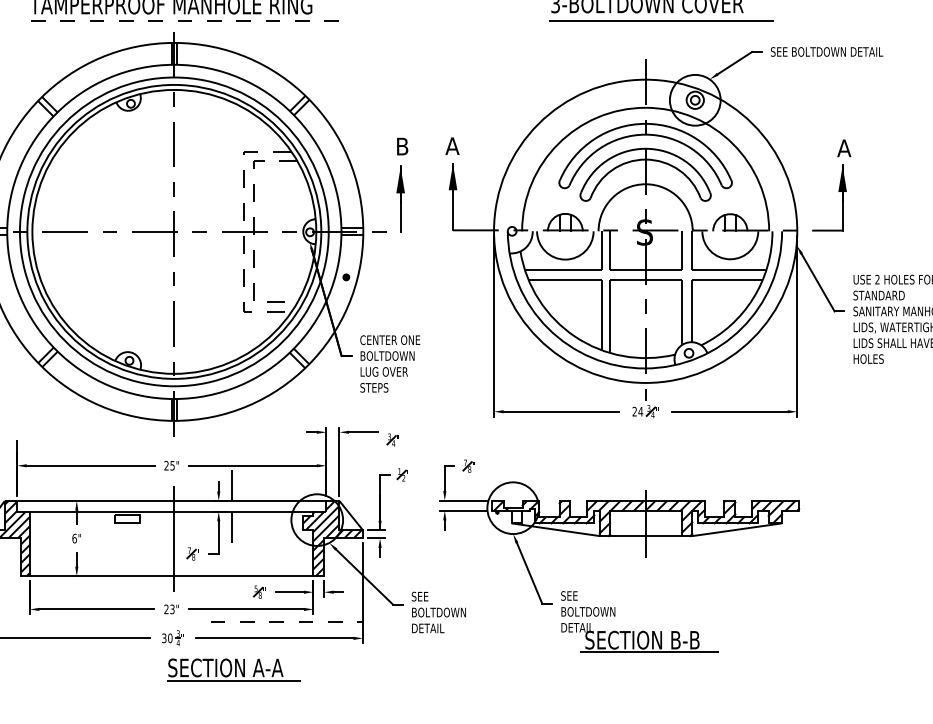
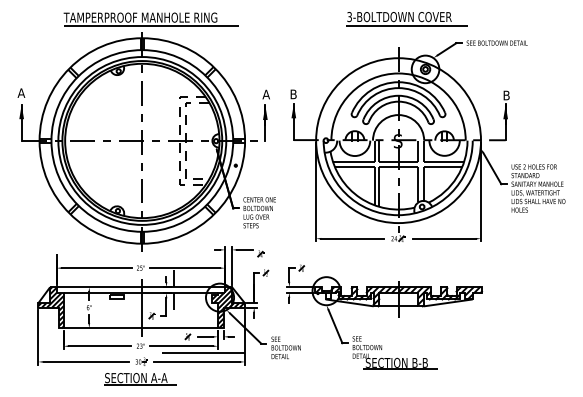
line: (193, 21) -> (152, 26), dashed -> solid
text: (400, 146) -> (265, 94), B -> A
text: (452, 146) -> (293, 94), A -> B
text: (844, 148) -> (506, 95), A -> B
line: (286, 620) -> (203, 352), dashed -> solid
part: (233, 670) -> (140, 379), moved

